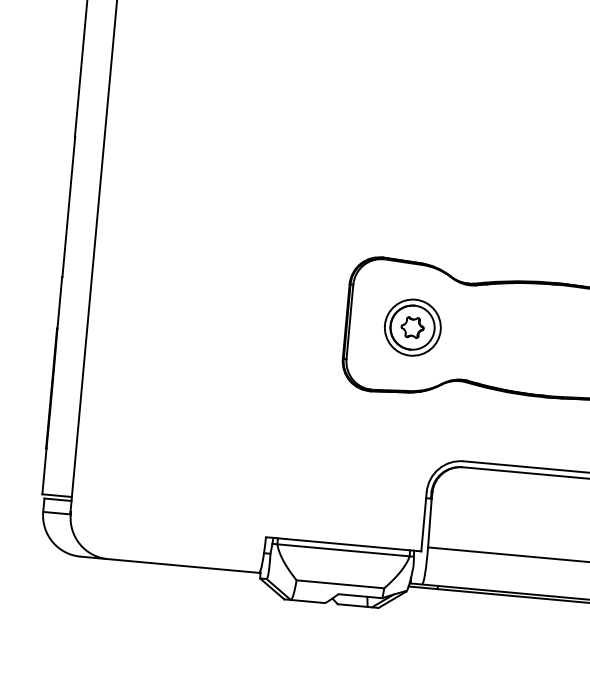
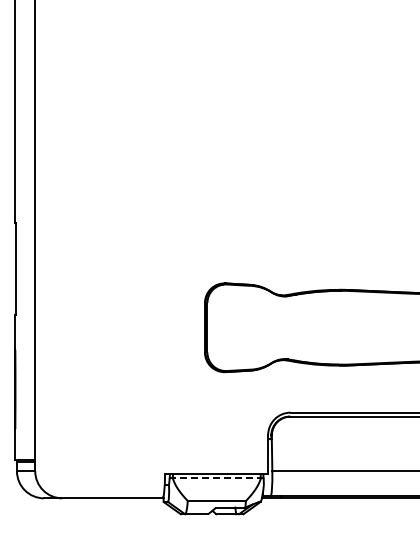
part: (411, 327) -> (248, 327), removed
line: (342, 550) -> (216, 478), solid -> dashed

